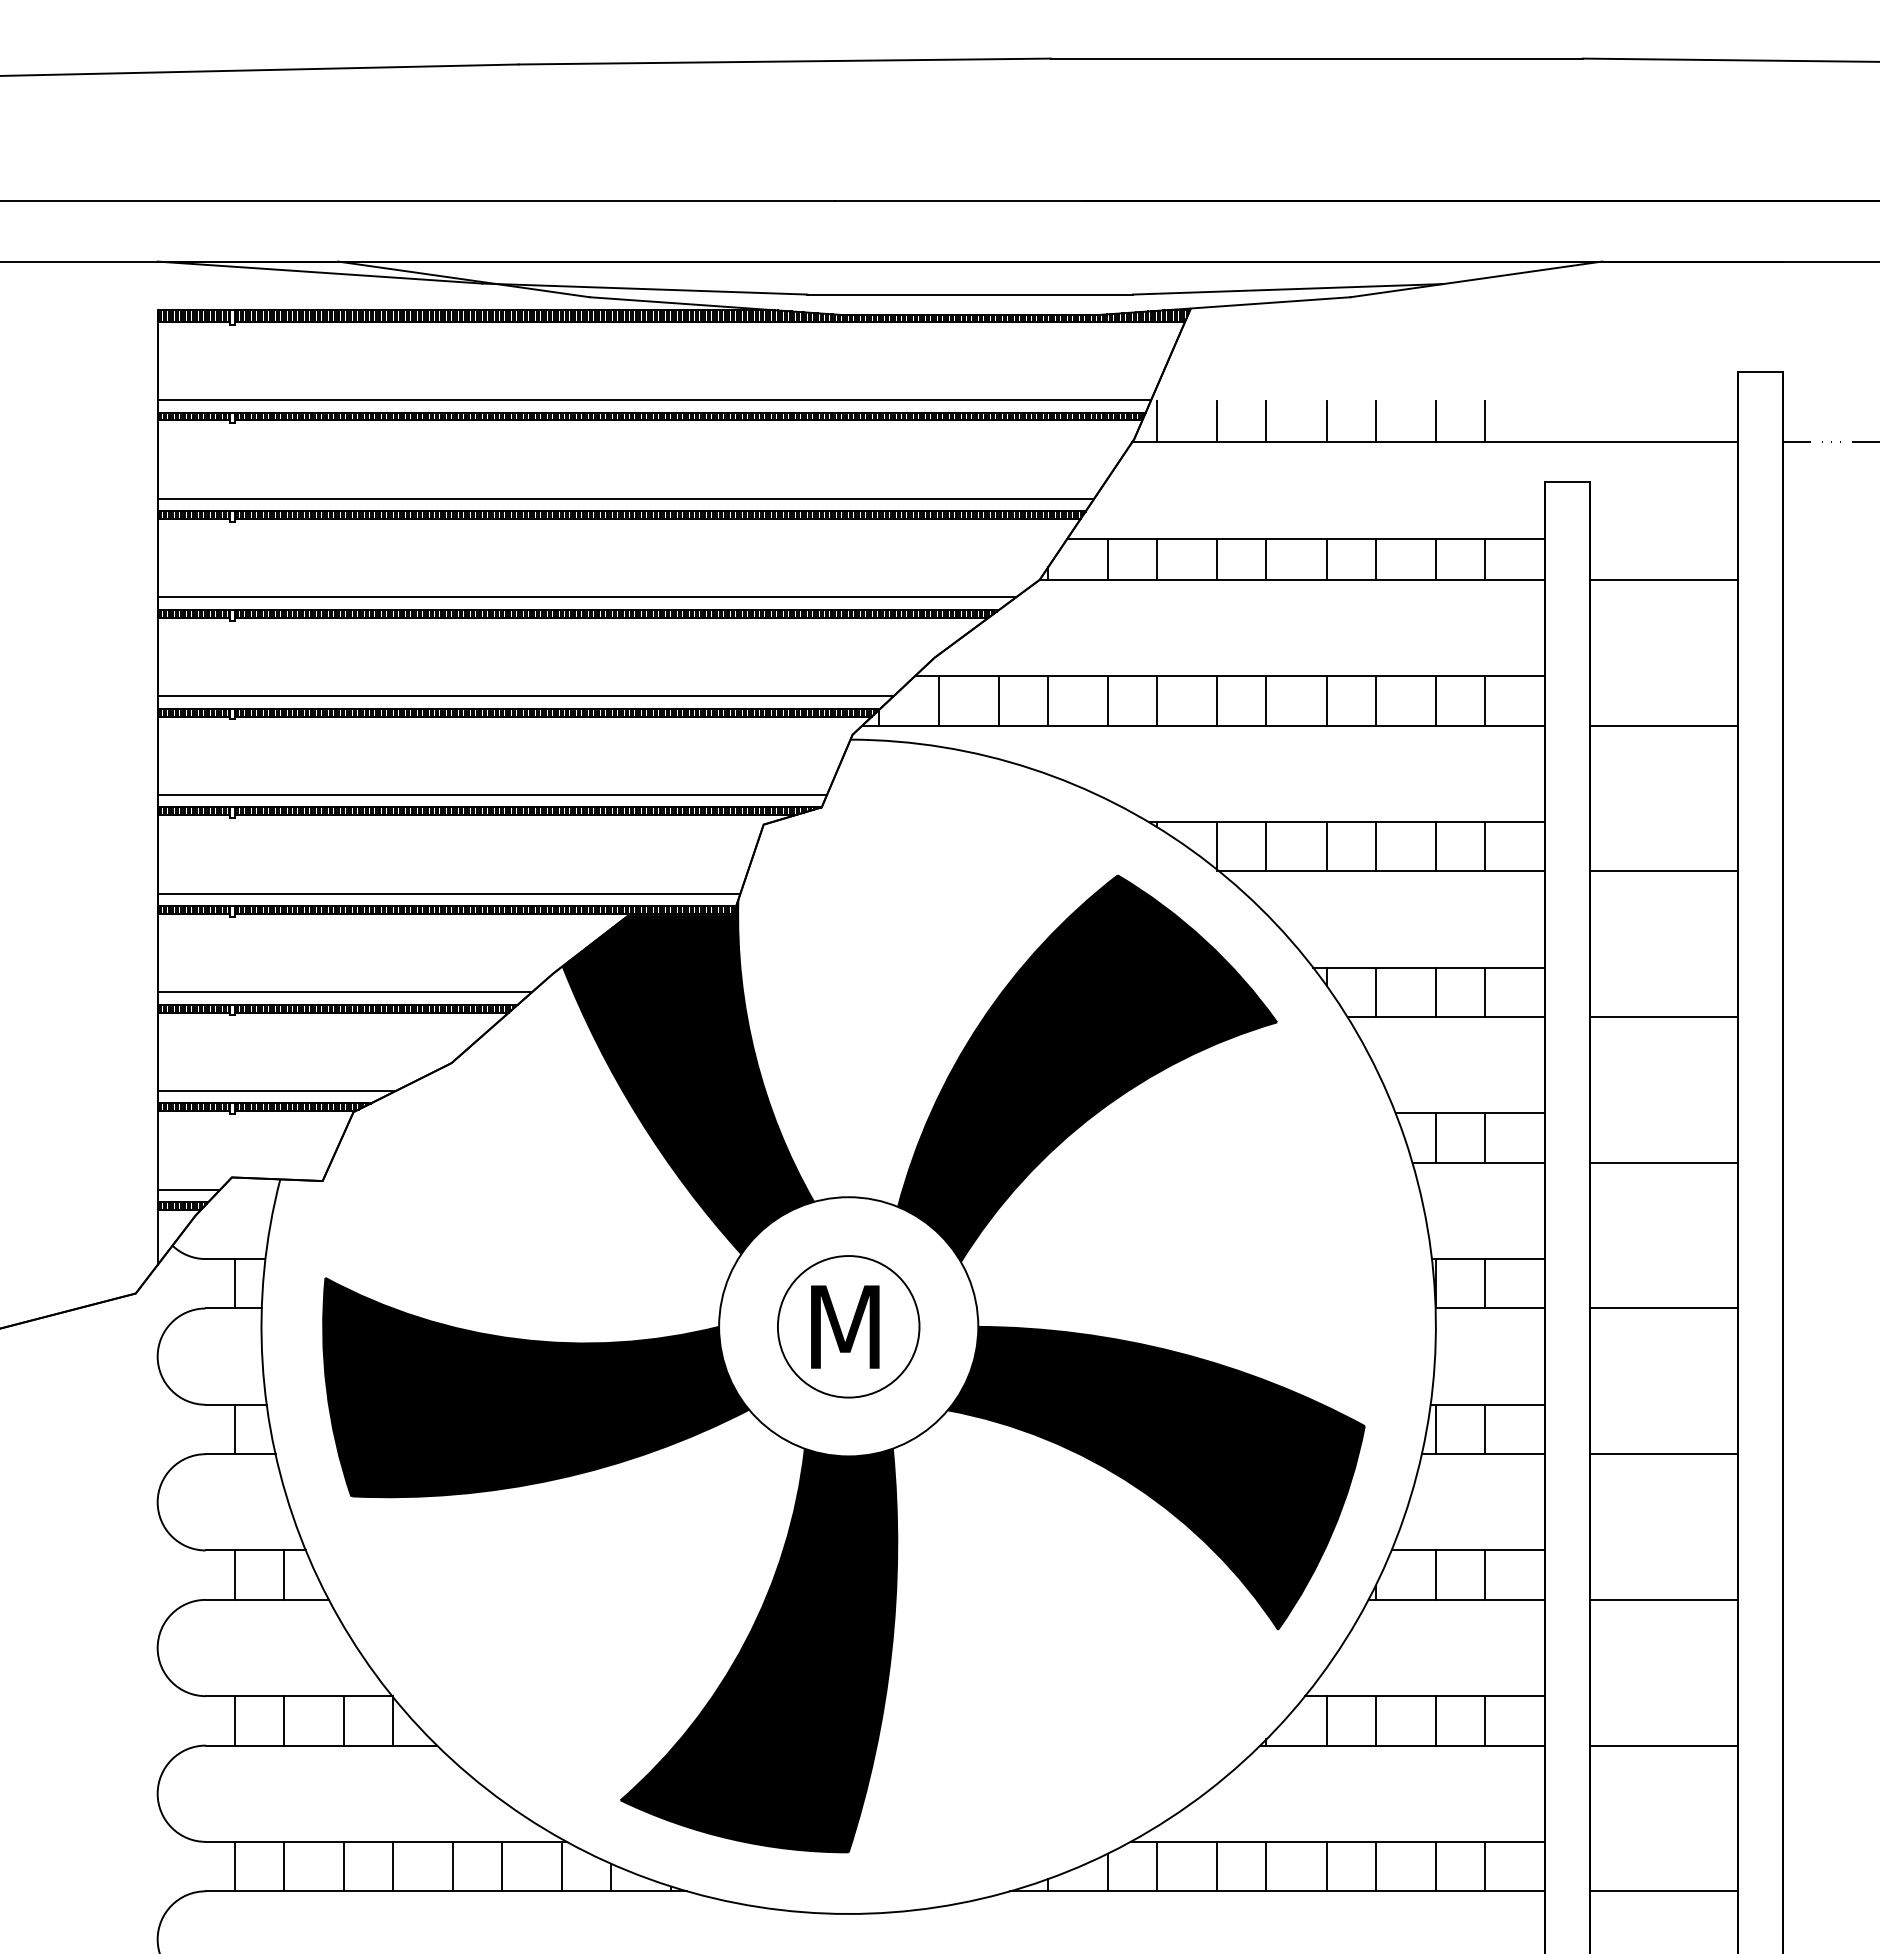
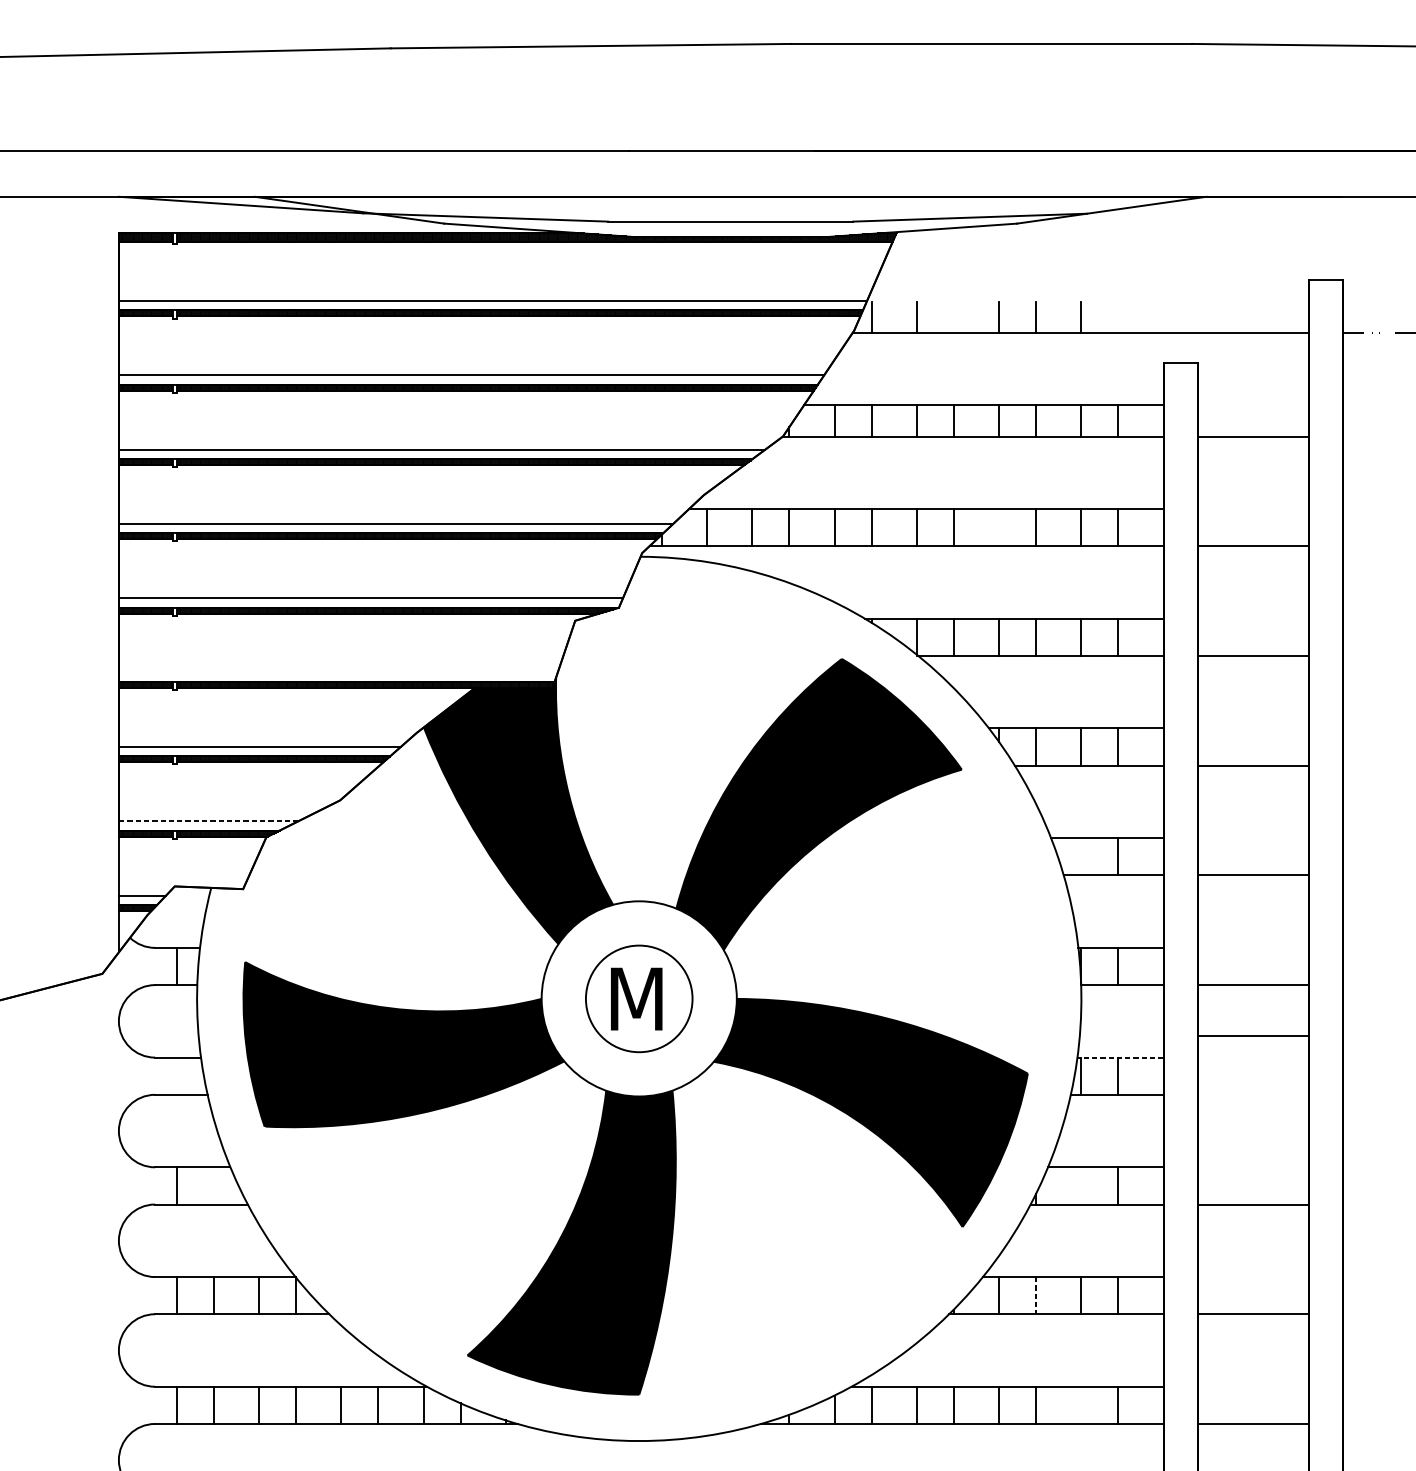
line: (1266, 421) -> (953, 317), removed
line: (1484, 421) -> (1118, 317), removed
line: (1326, 700) -> (999, 527), removed
line: (448, 893) -> (337, 672), removed
line: (276, 1090) -> (208, 820), solid -> dashed
line: (1435, 1137) -> (1081, 856), removed
line: (1487, 1404) -> (1120, 1057), solid -> dashed
line: (234, 1429) -> (176, 1076), removed
line: (1663, 1454) -> (1252, 1036), moved
line: (283, 1574) -> (213, 1185), removed
line: (1435, 1574) -> (1081, 1185), removed
line: (1375, 1720) -> (1035, 1295), solid -> dashed
line: (1435, 1866) -> (1081, 1405), removed

